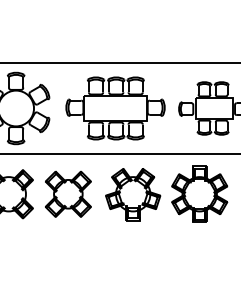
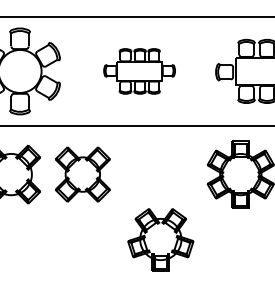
part: (115, 108) -> (139, 71), size x0.6
part: (133, 194) -> (161, 239), moved

